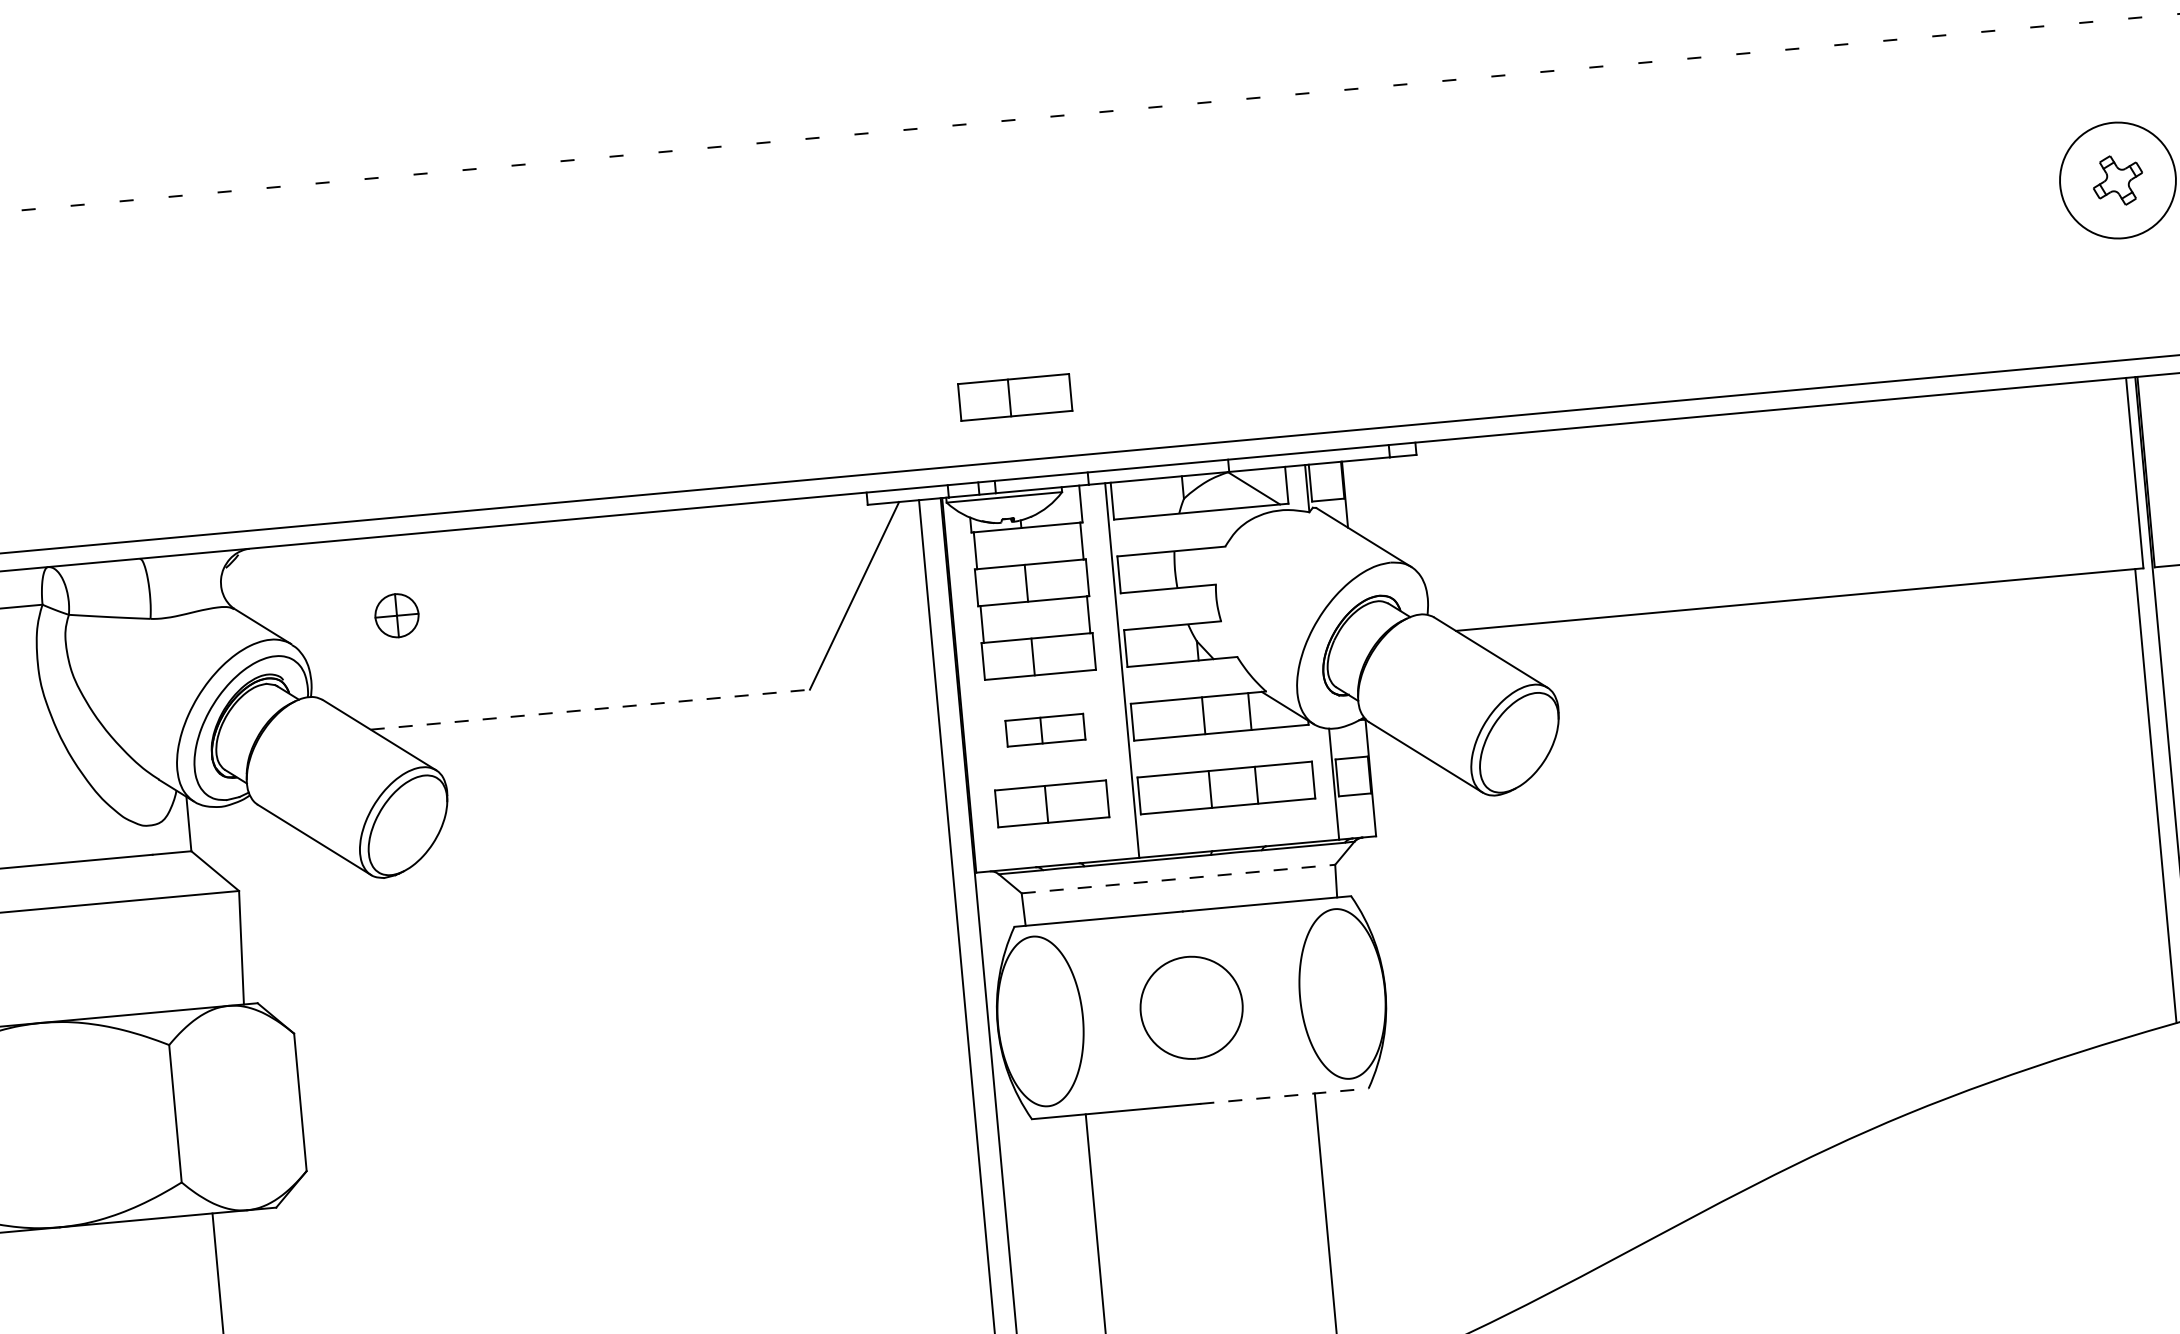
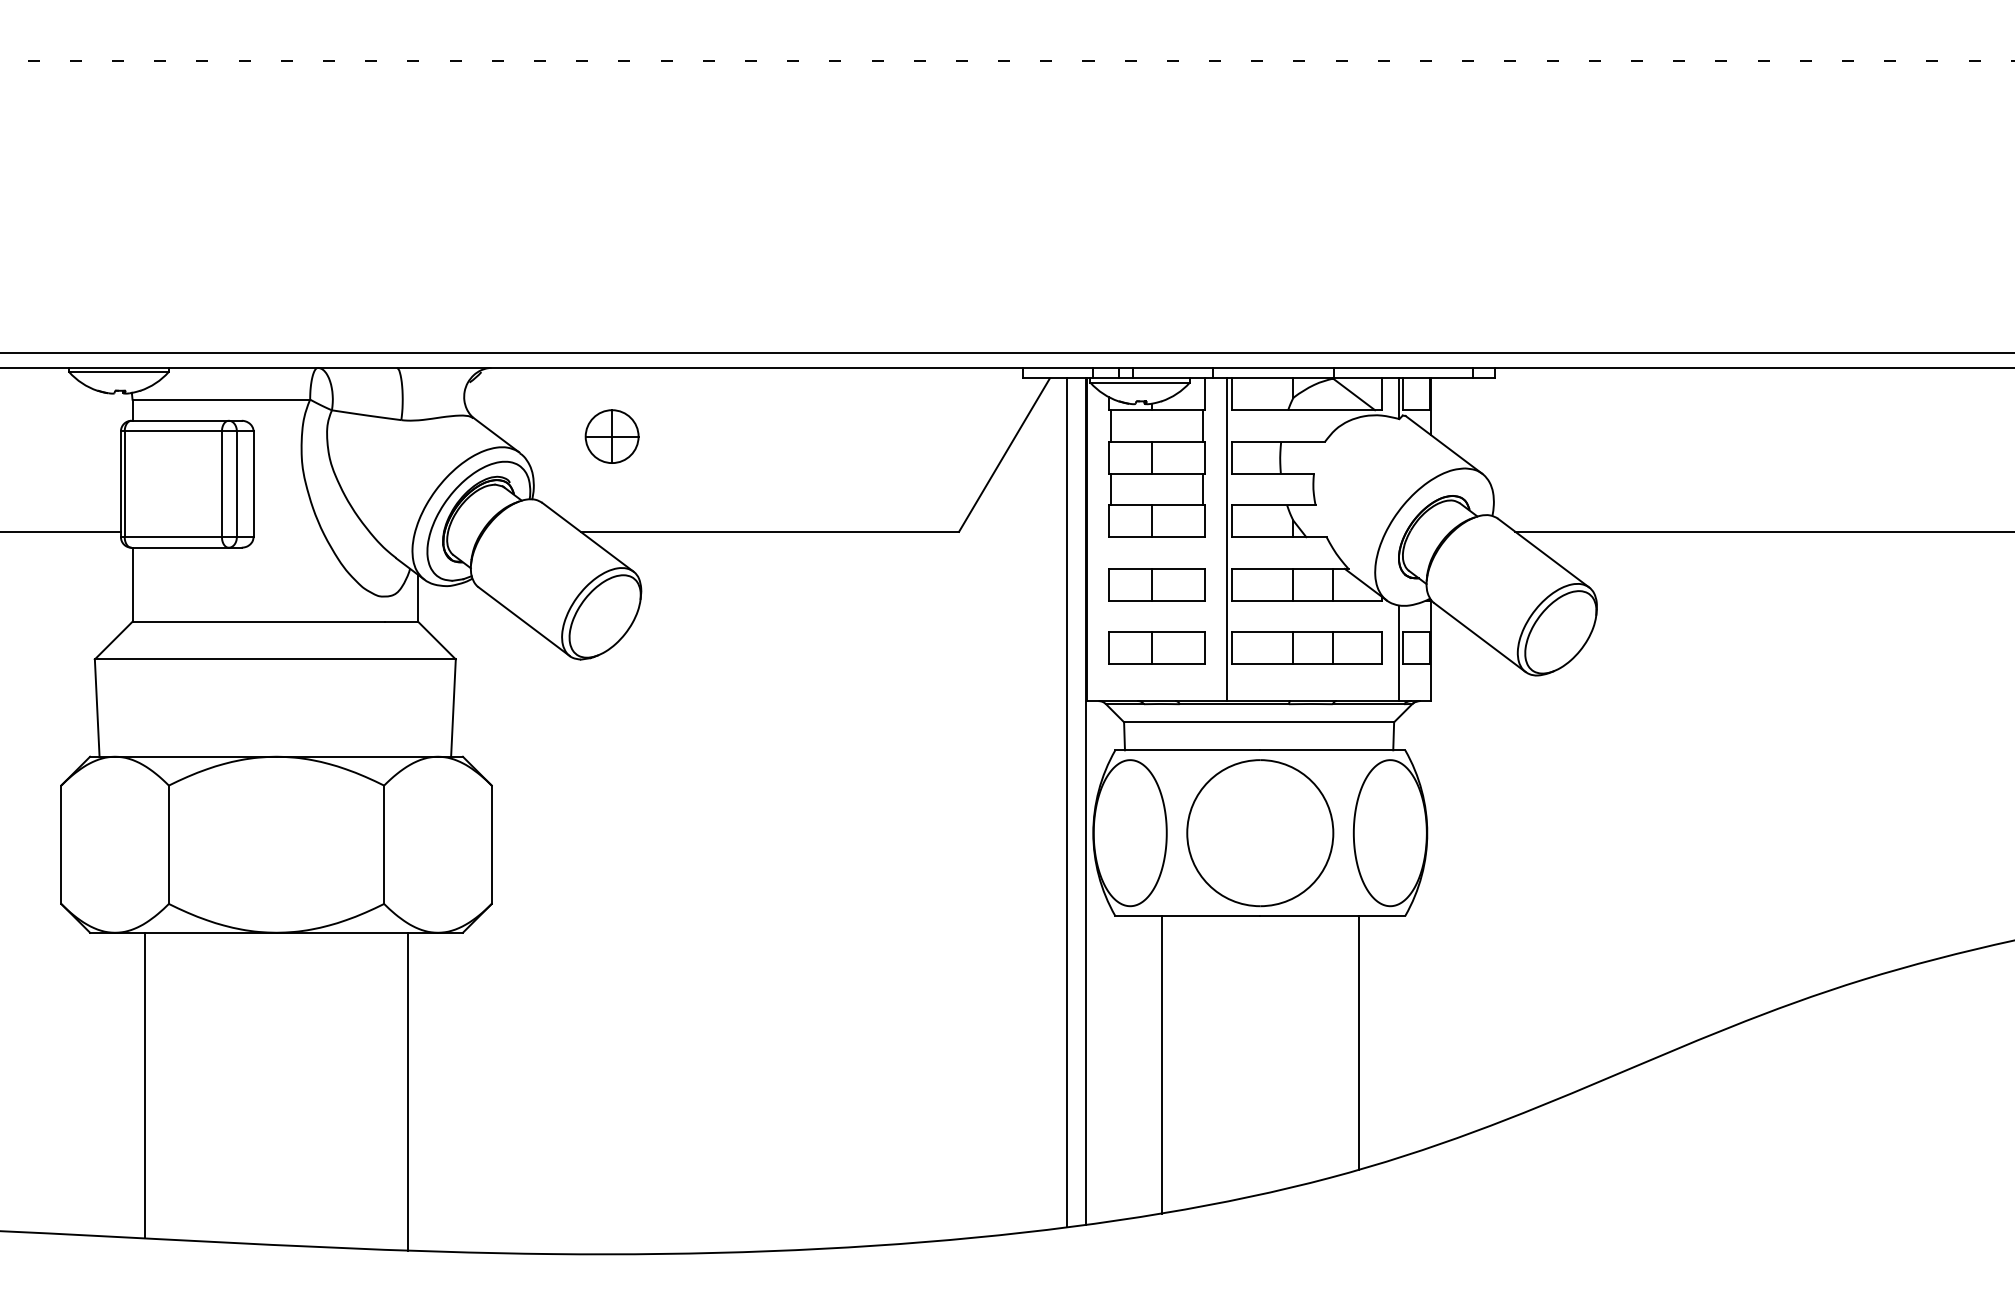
part: (1014, 396) -> (1156, 297), removed
part: (396, 615) -> (611, 436), size x1.43
line: (590, 709) -> (770, 531), dashed -> solid
part: (1044, 729) -> (1156, 584), size x1.43
line: (1178, 879) -> (1259, 722), dashed -> solid
part: (1191, 1008) -> (1260, 833), size x1.67
line: (1285, 1096) -> (1333, 916), dashed -> solid

